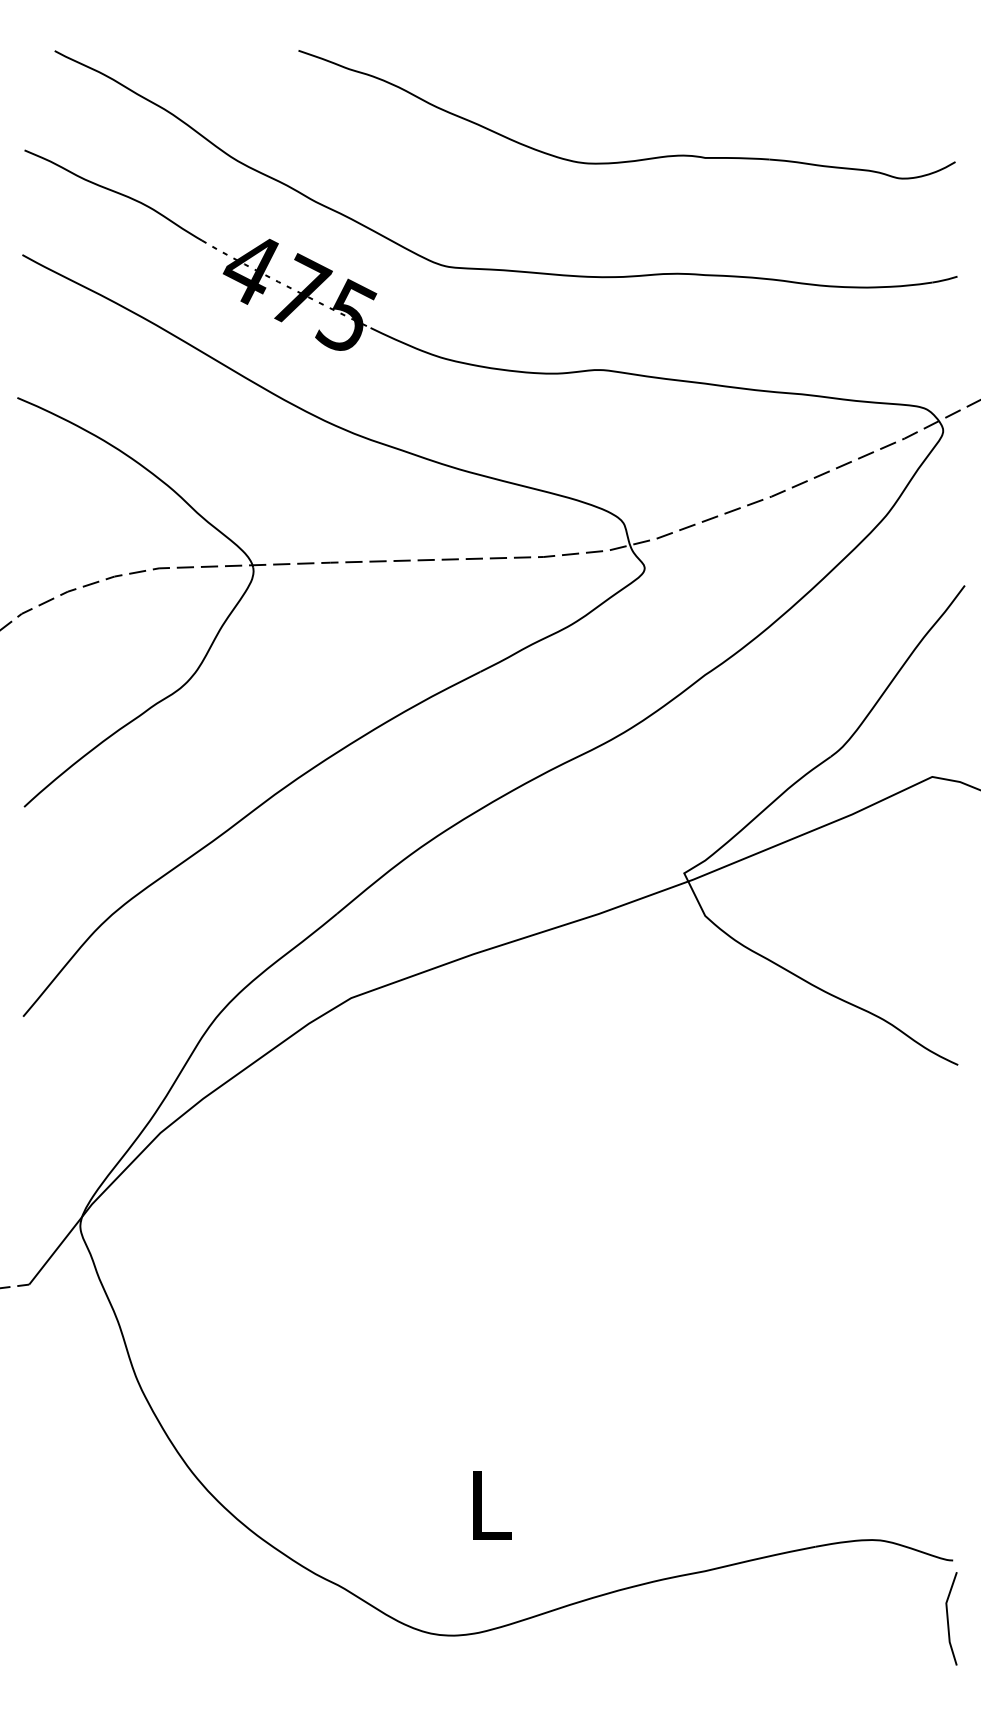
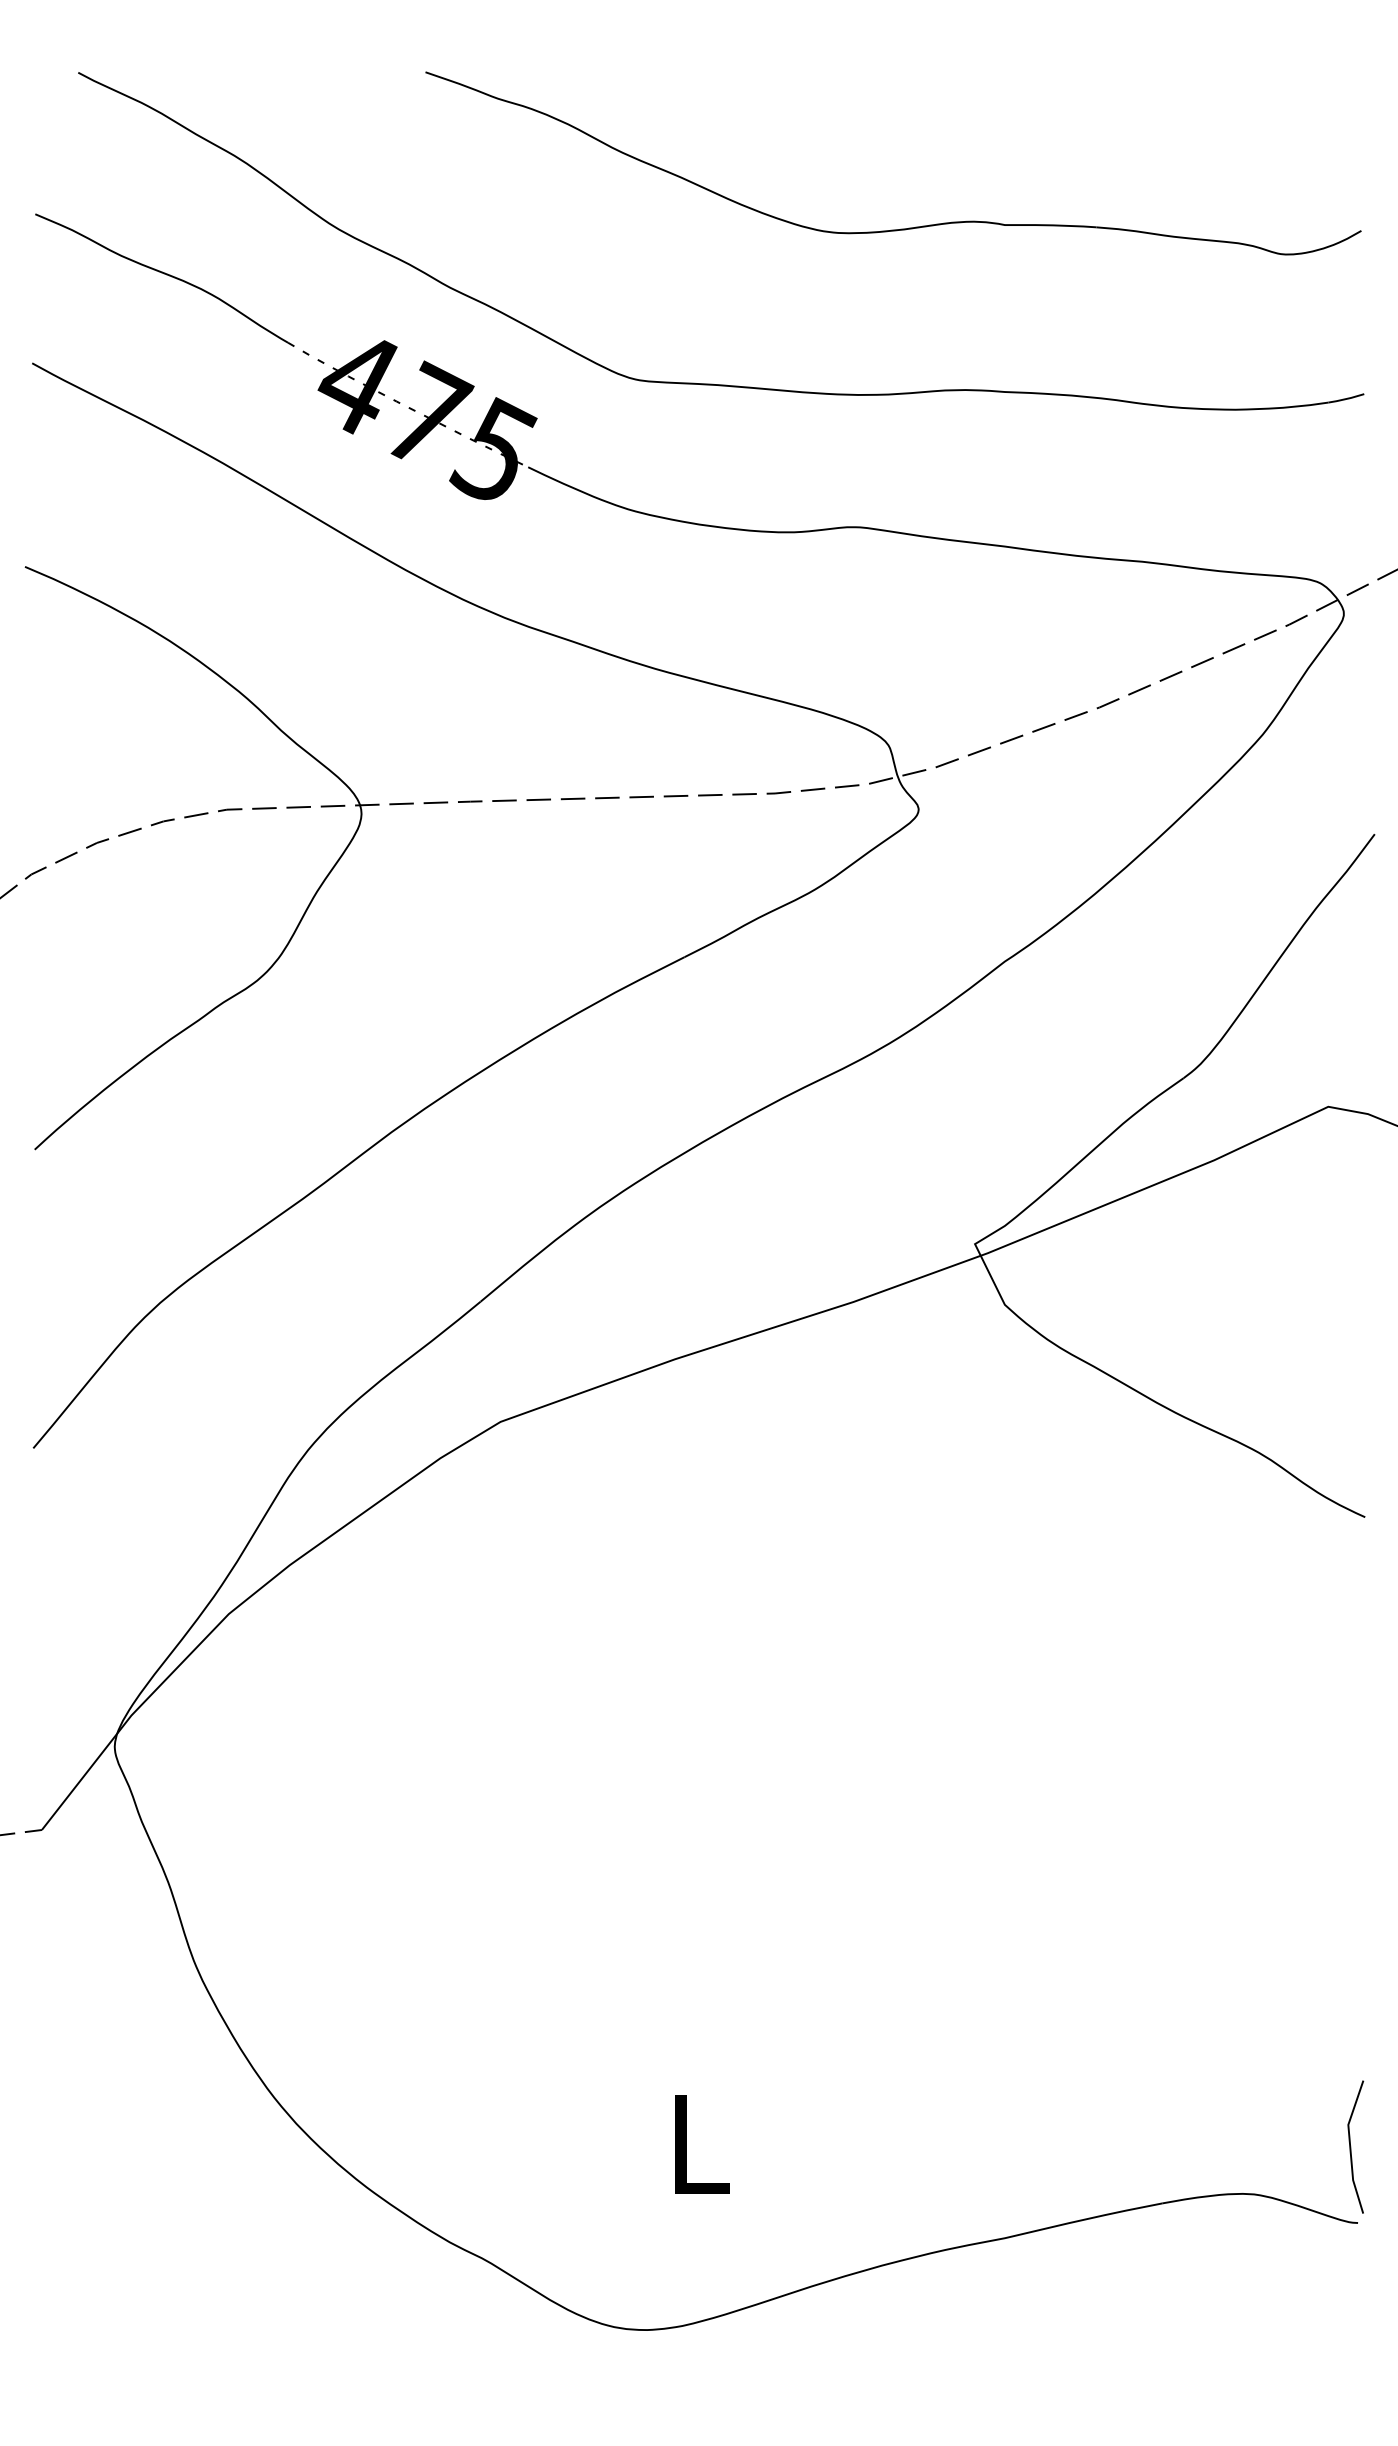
line: (948, 1618) -> (1351, 2146), moved

